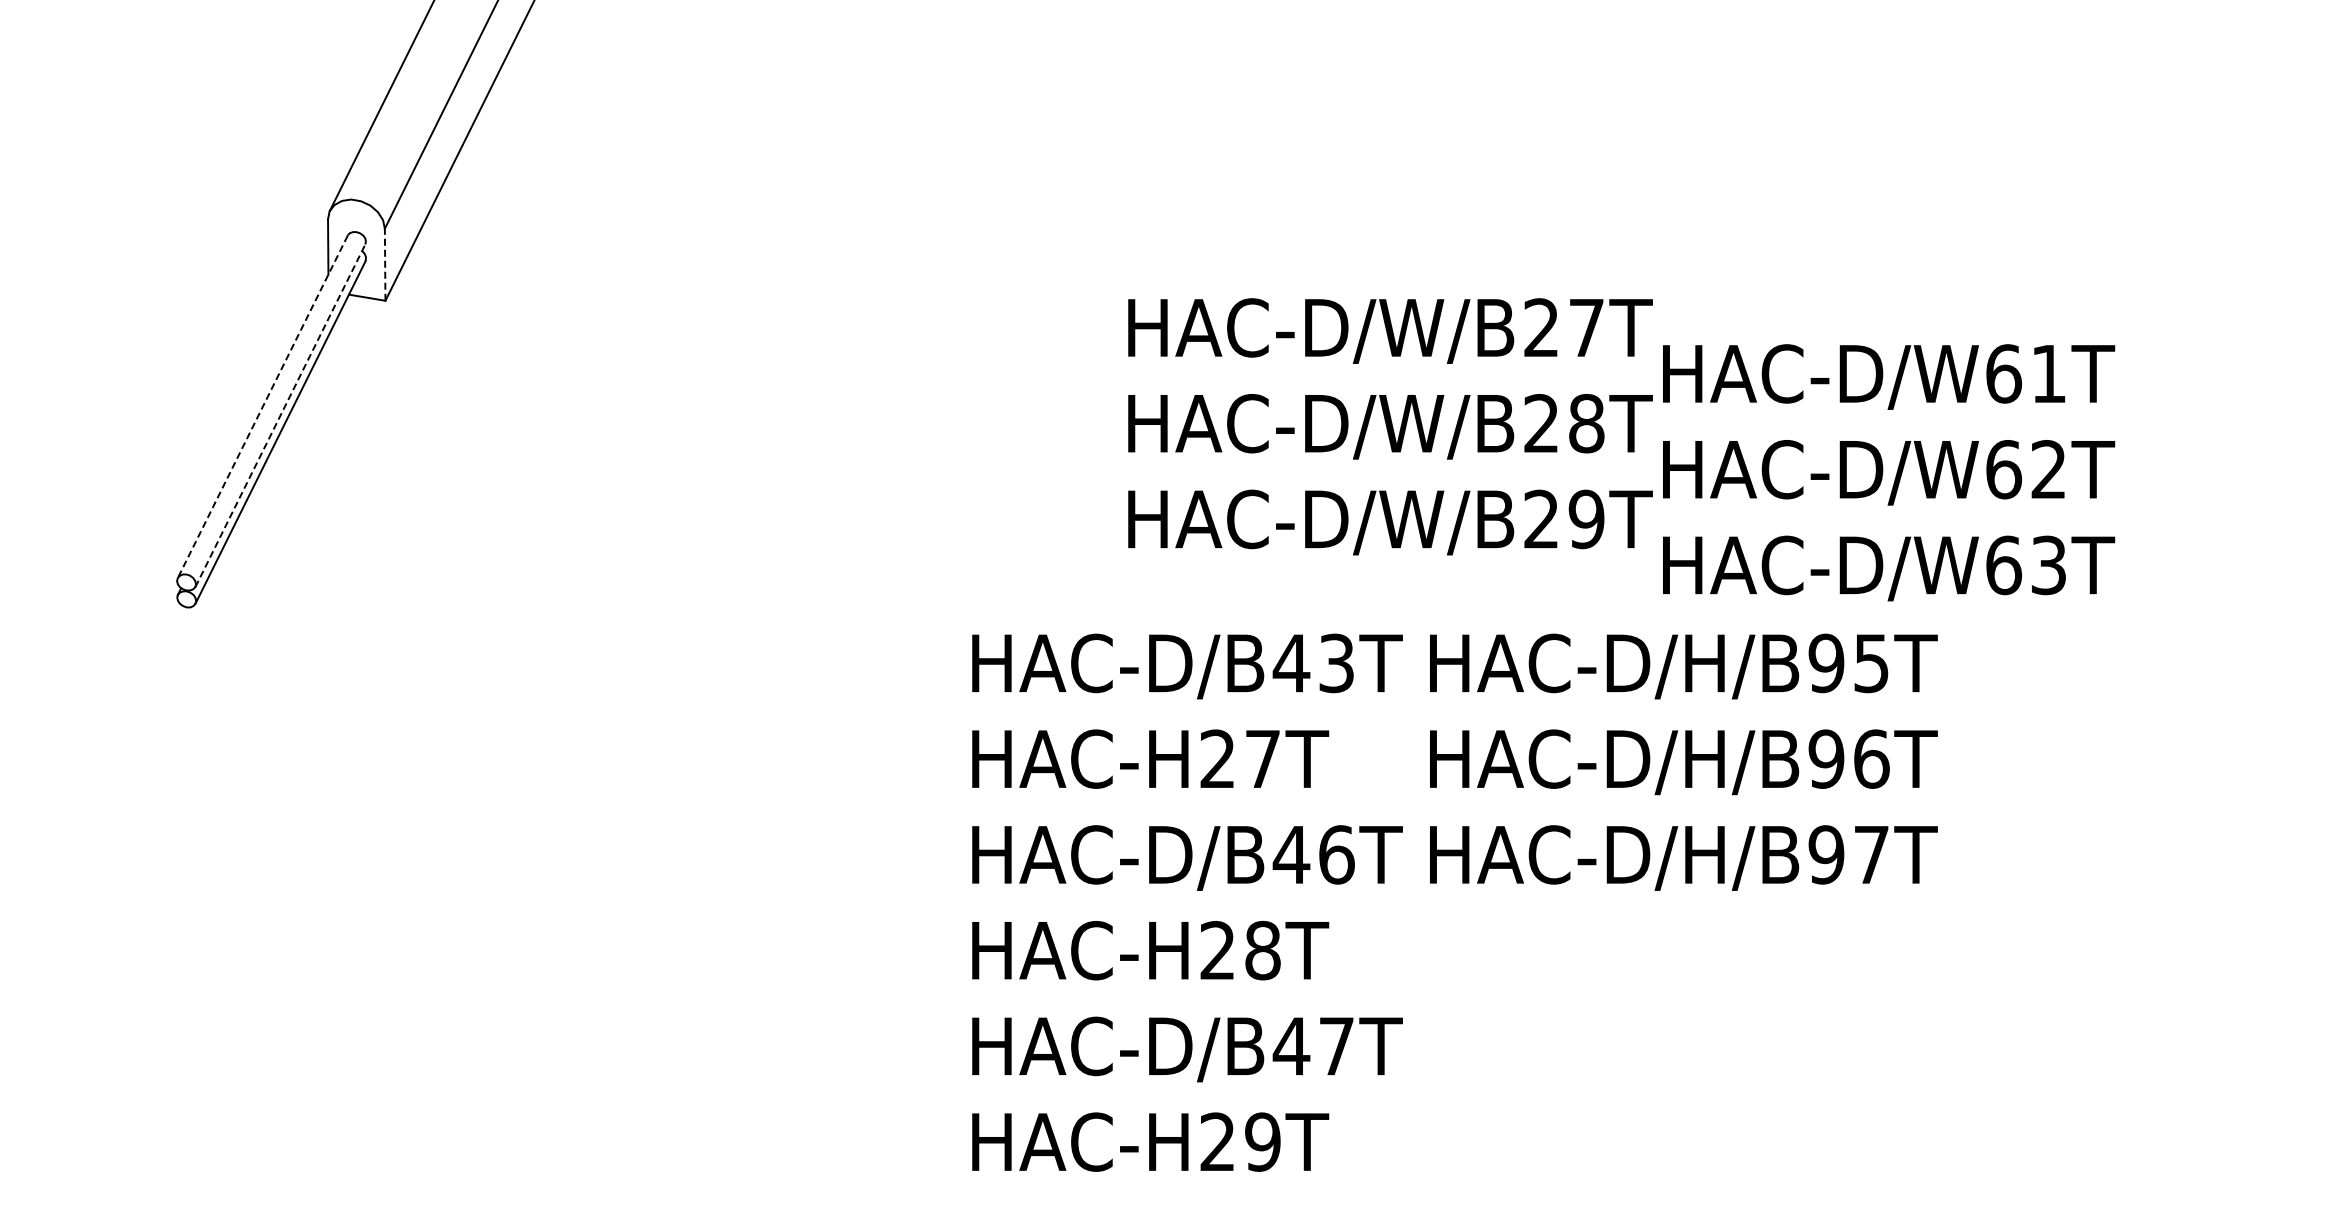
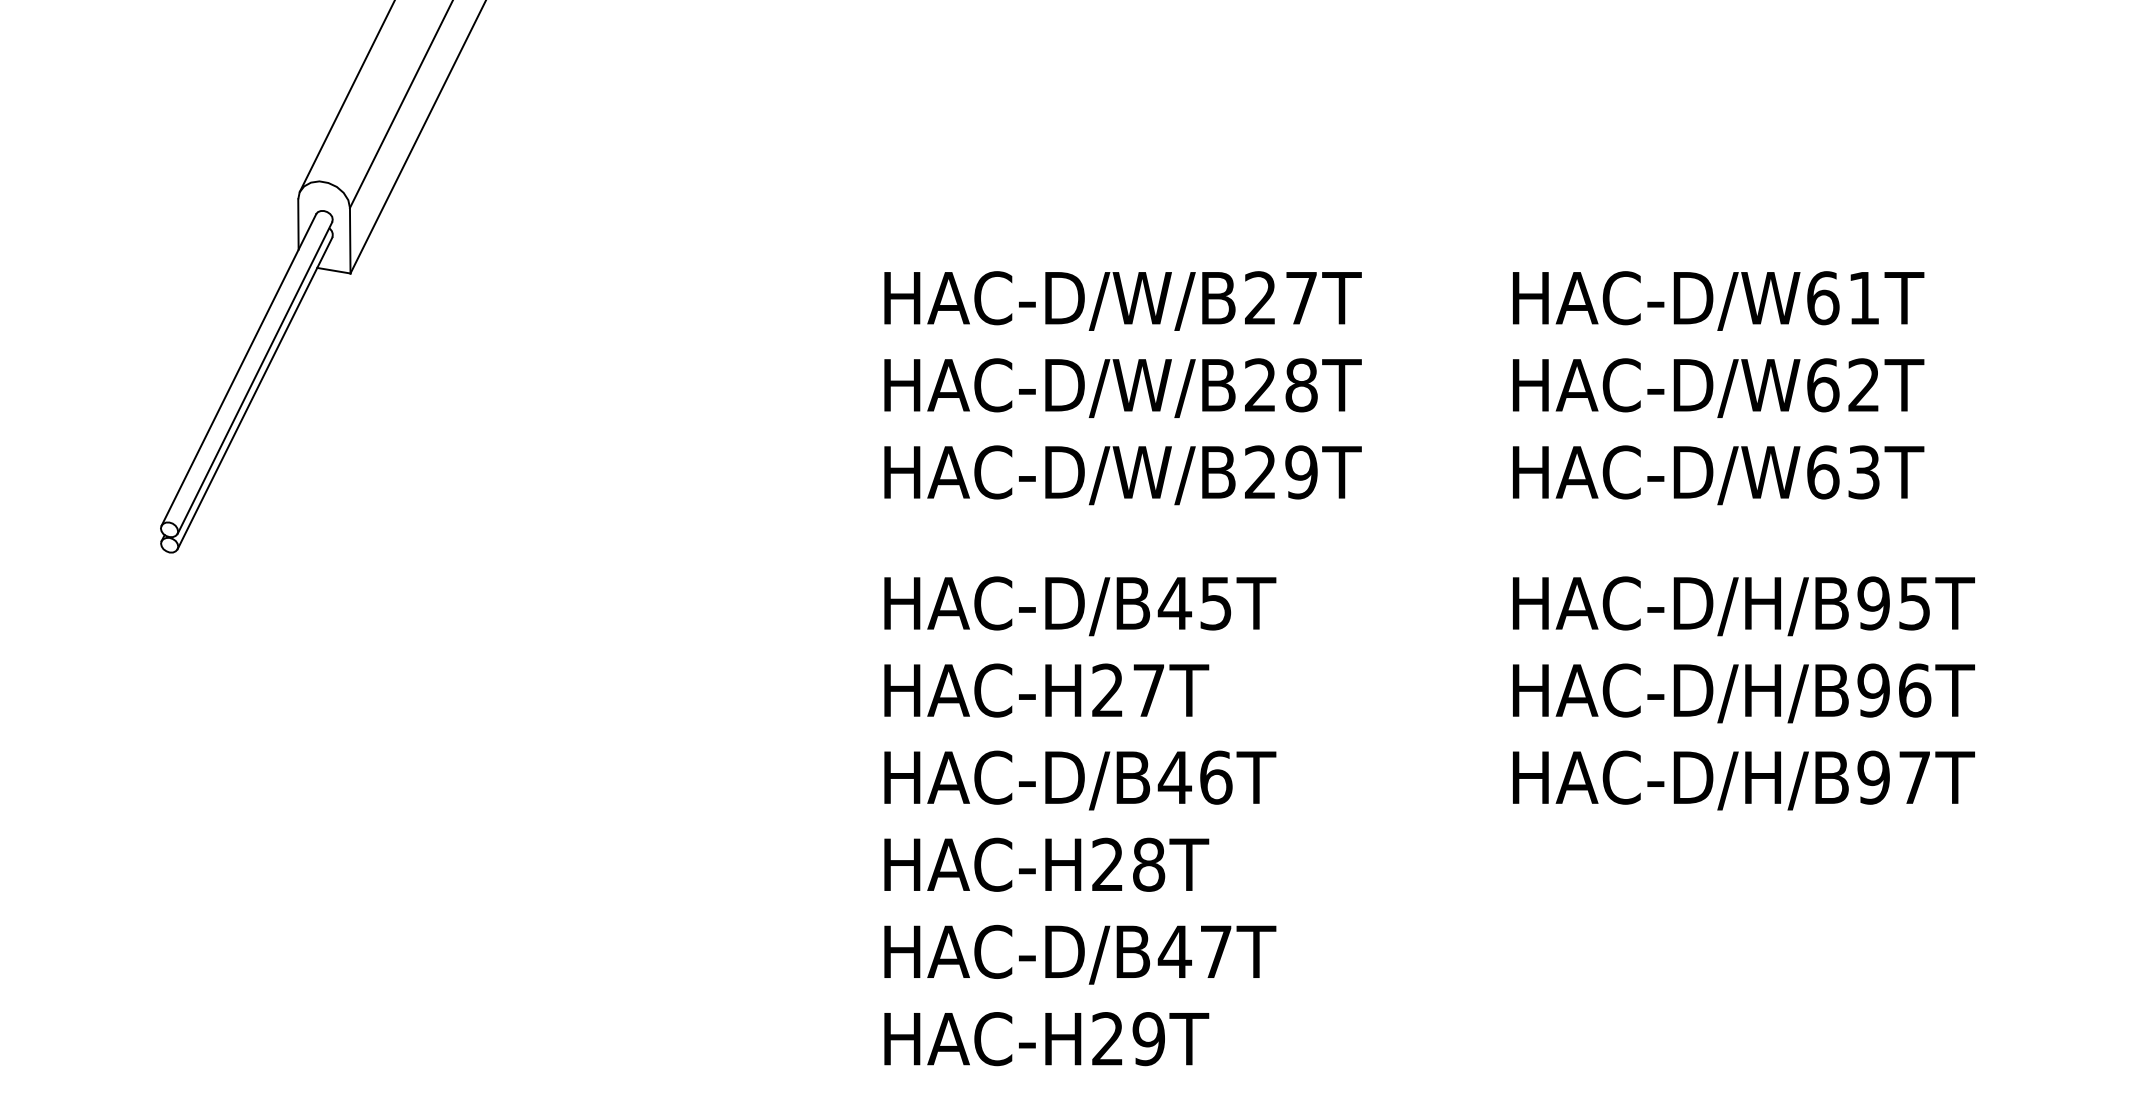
line: (385, 264) -> (350, 240), dashed -> solid
line: (262, 407) -> (238, 370), dashed -> solid
line: (280, 415) -> (255, 377), dashed -> solid
text: (1390, 426) -> (1123, 387), moved
text: (1889, 472) -> (1719, 387), moved
text: (1336, 662) -> (1215, 602), HAC-D/B43T -> HAC-D/B45T
text: (1683, 761) -> (1743, 692), moved

